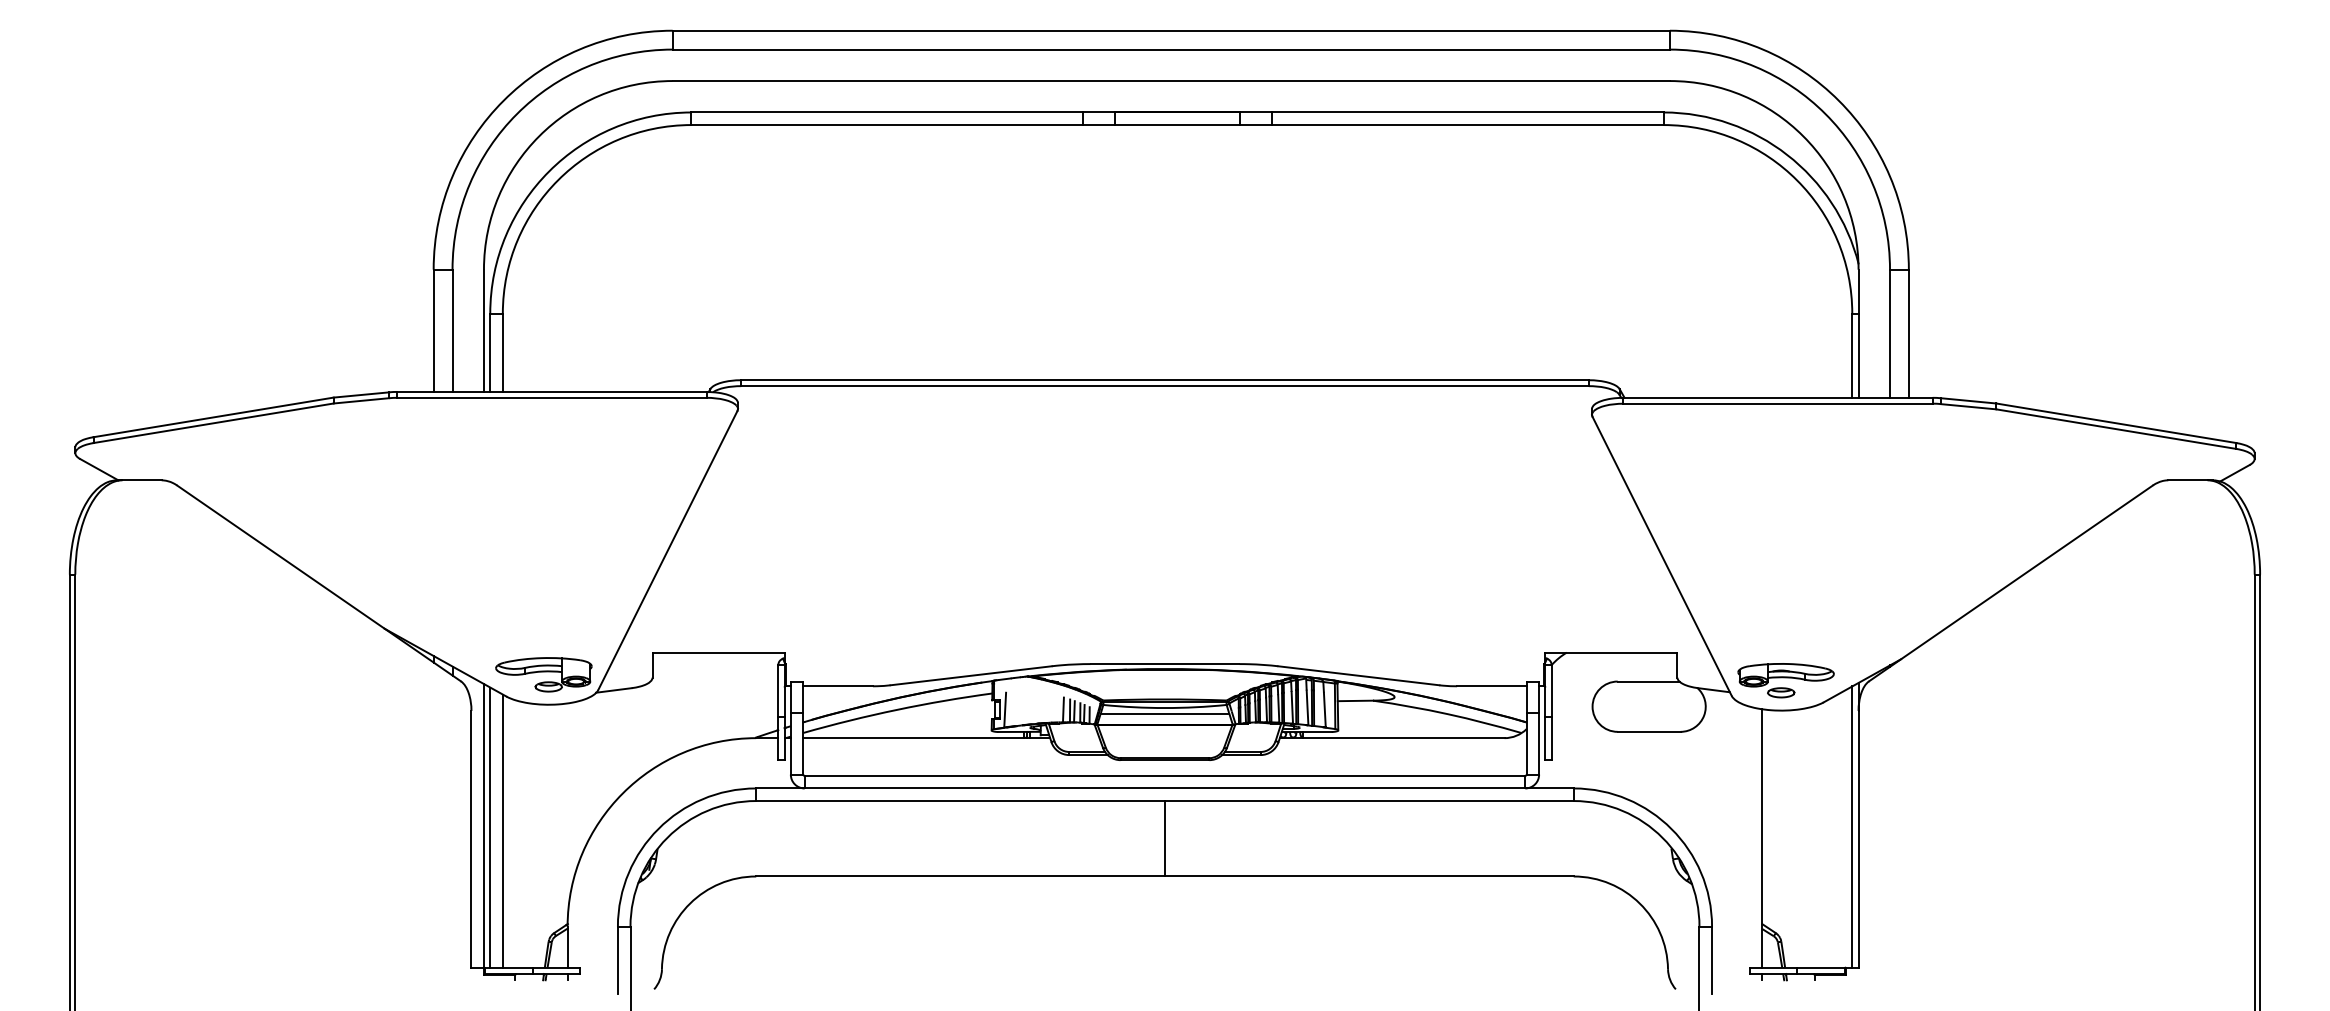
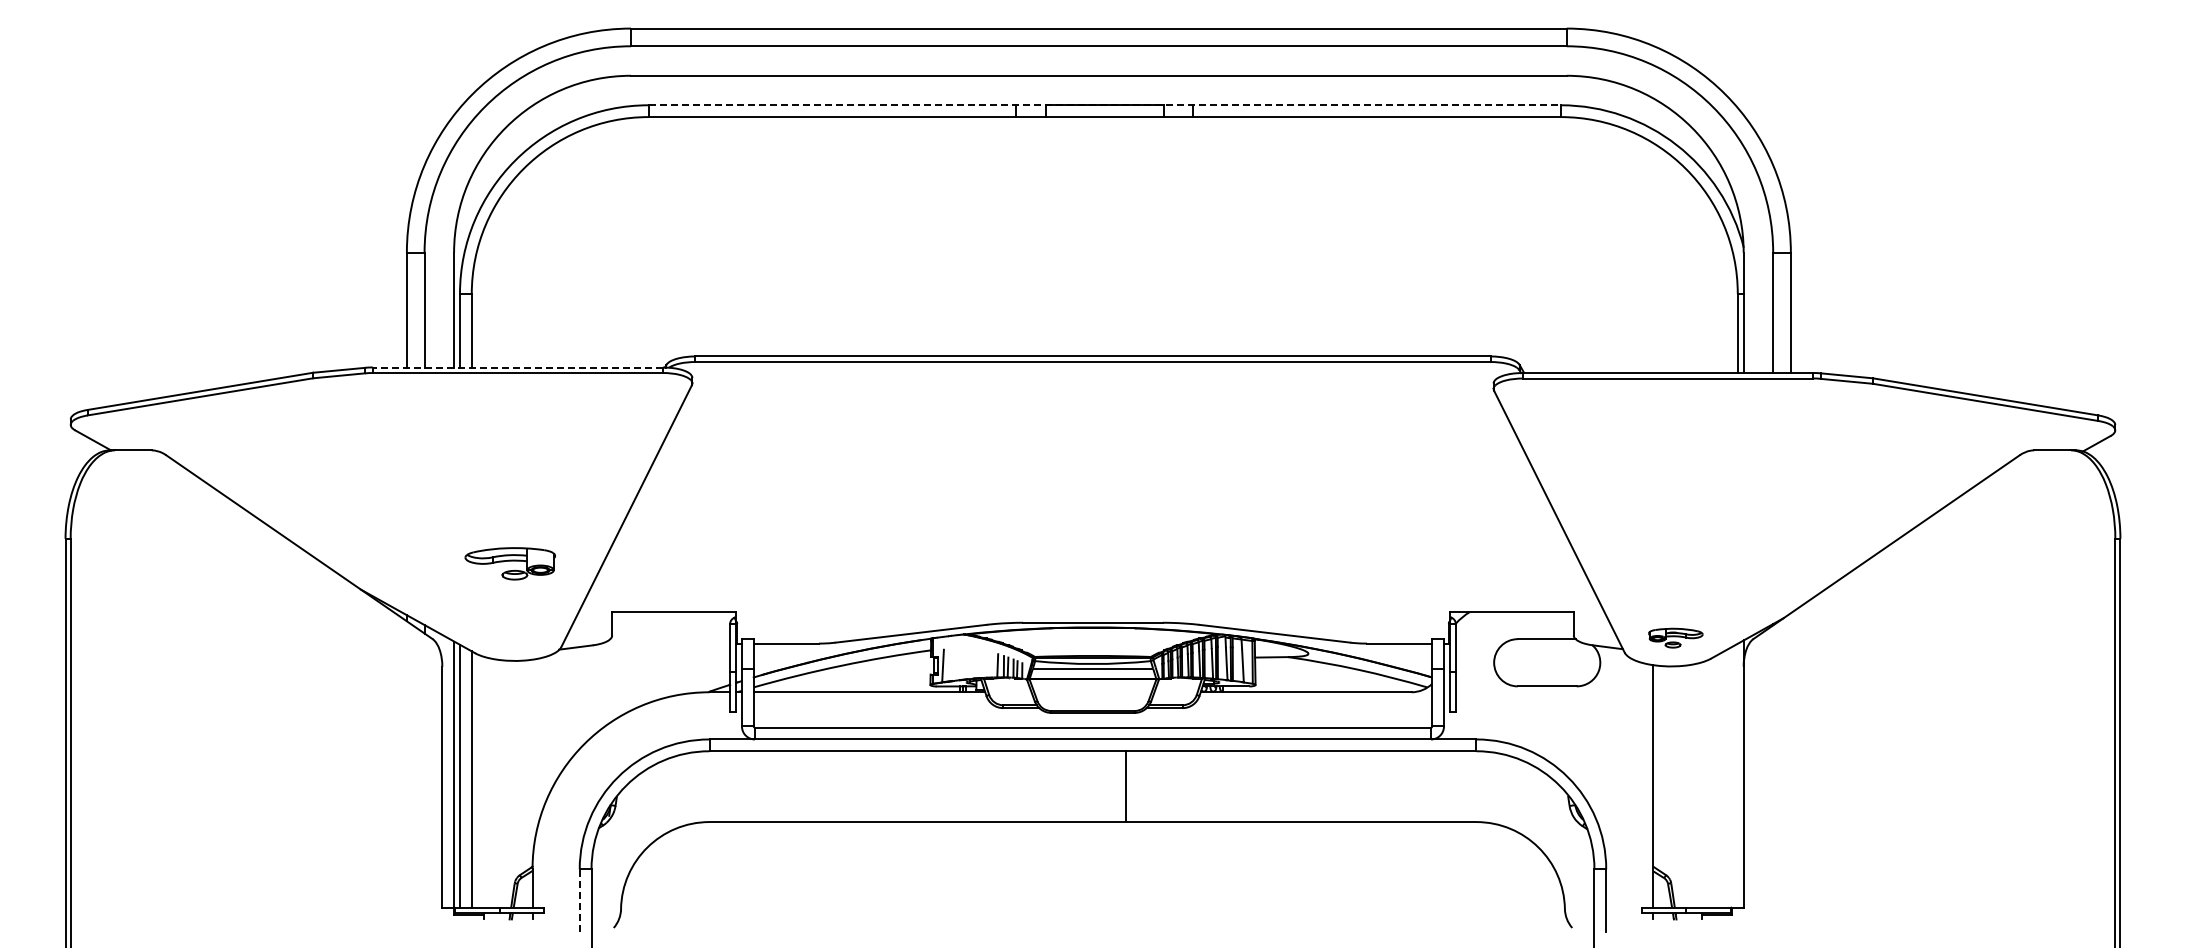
line: (1178, 112) -> (1105, 105), solid -> dashed
line: (551, 391) -> (517, 367), solid -> dashed
part: (543, 674) -> (509, 563), moved
part: (1785, 679) -> (1675, 637), size x0.6
line: (1851, 826) -> (1737, 775), removed
line: (1164, 838) -> (1125, 786), moved
line: (617, 960) -> (579, 900), solid -> dashed

